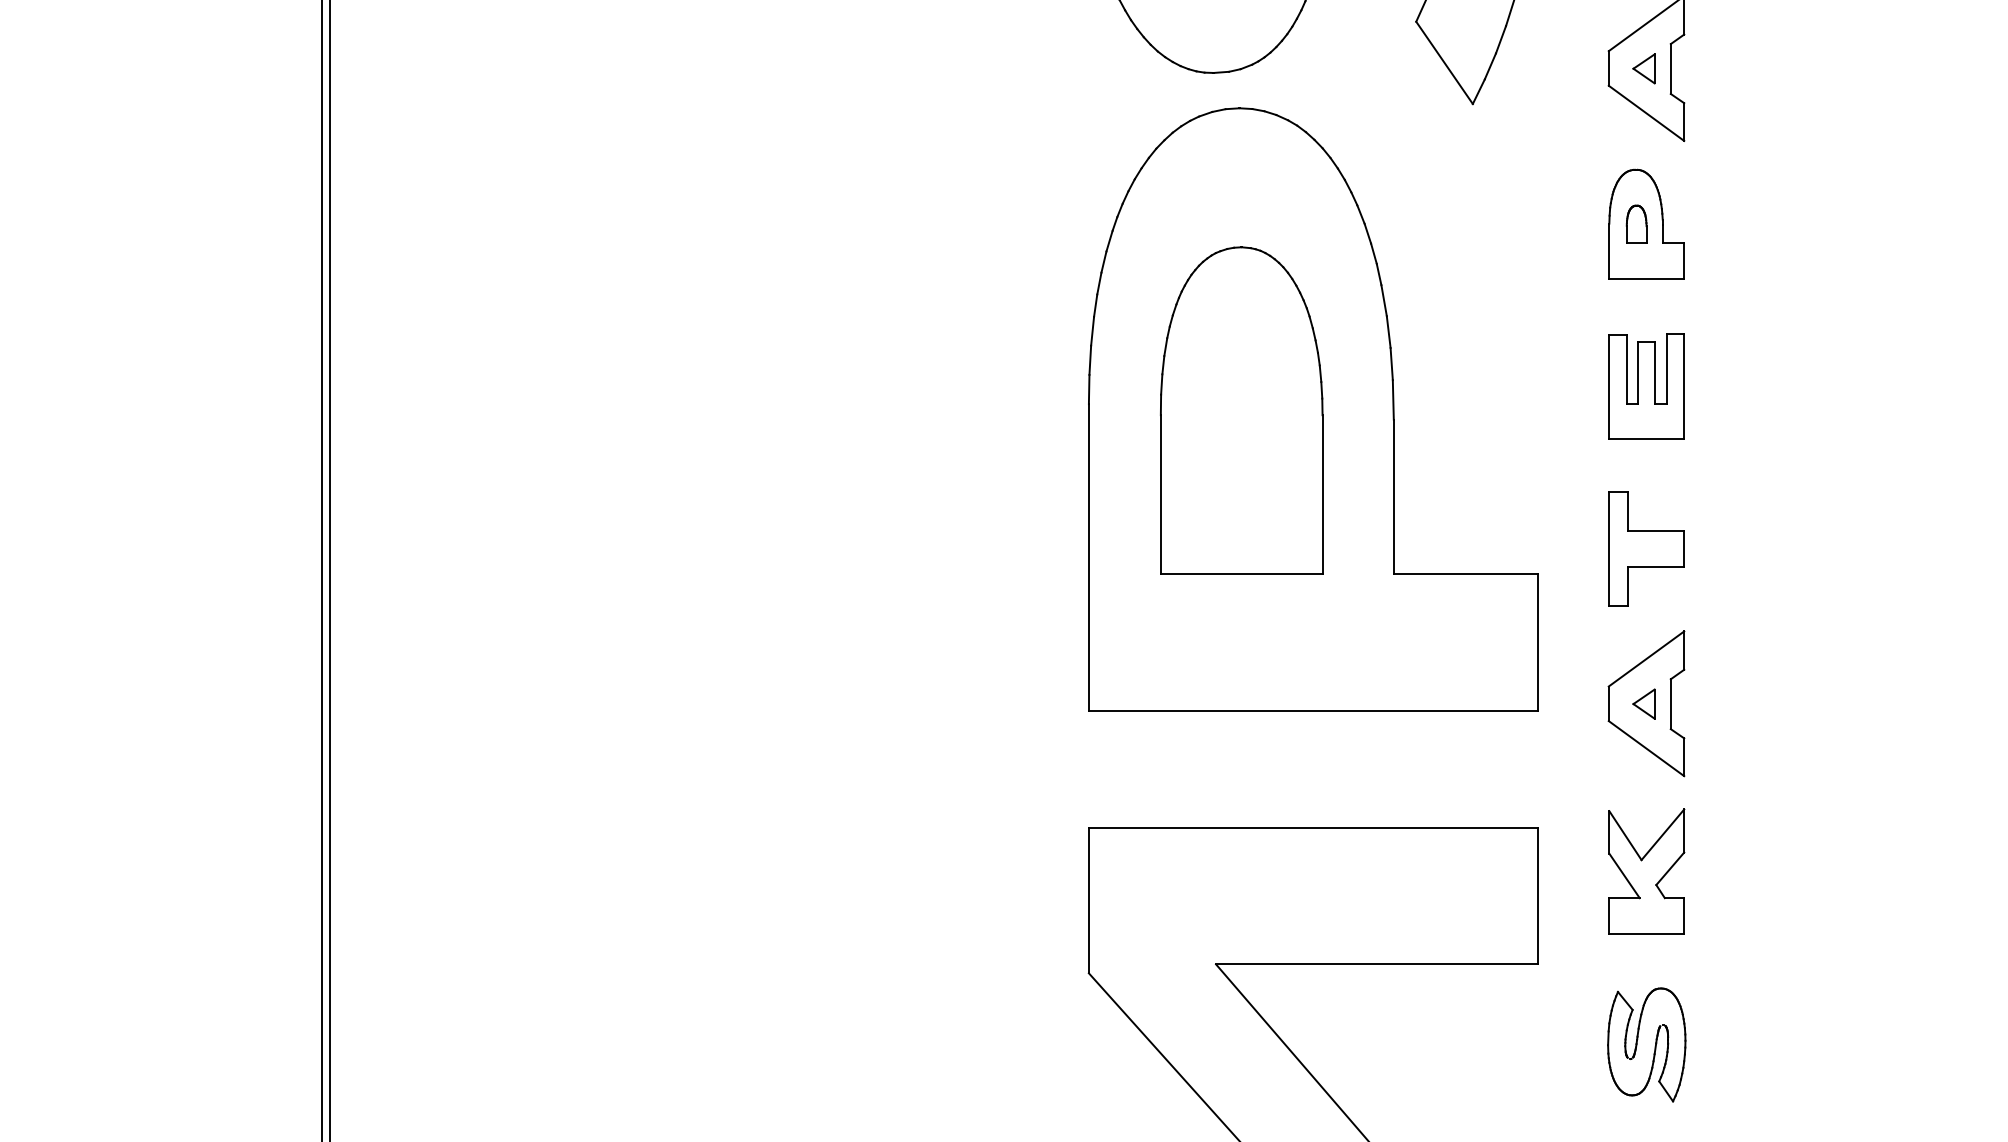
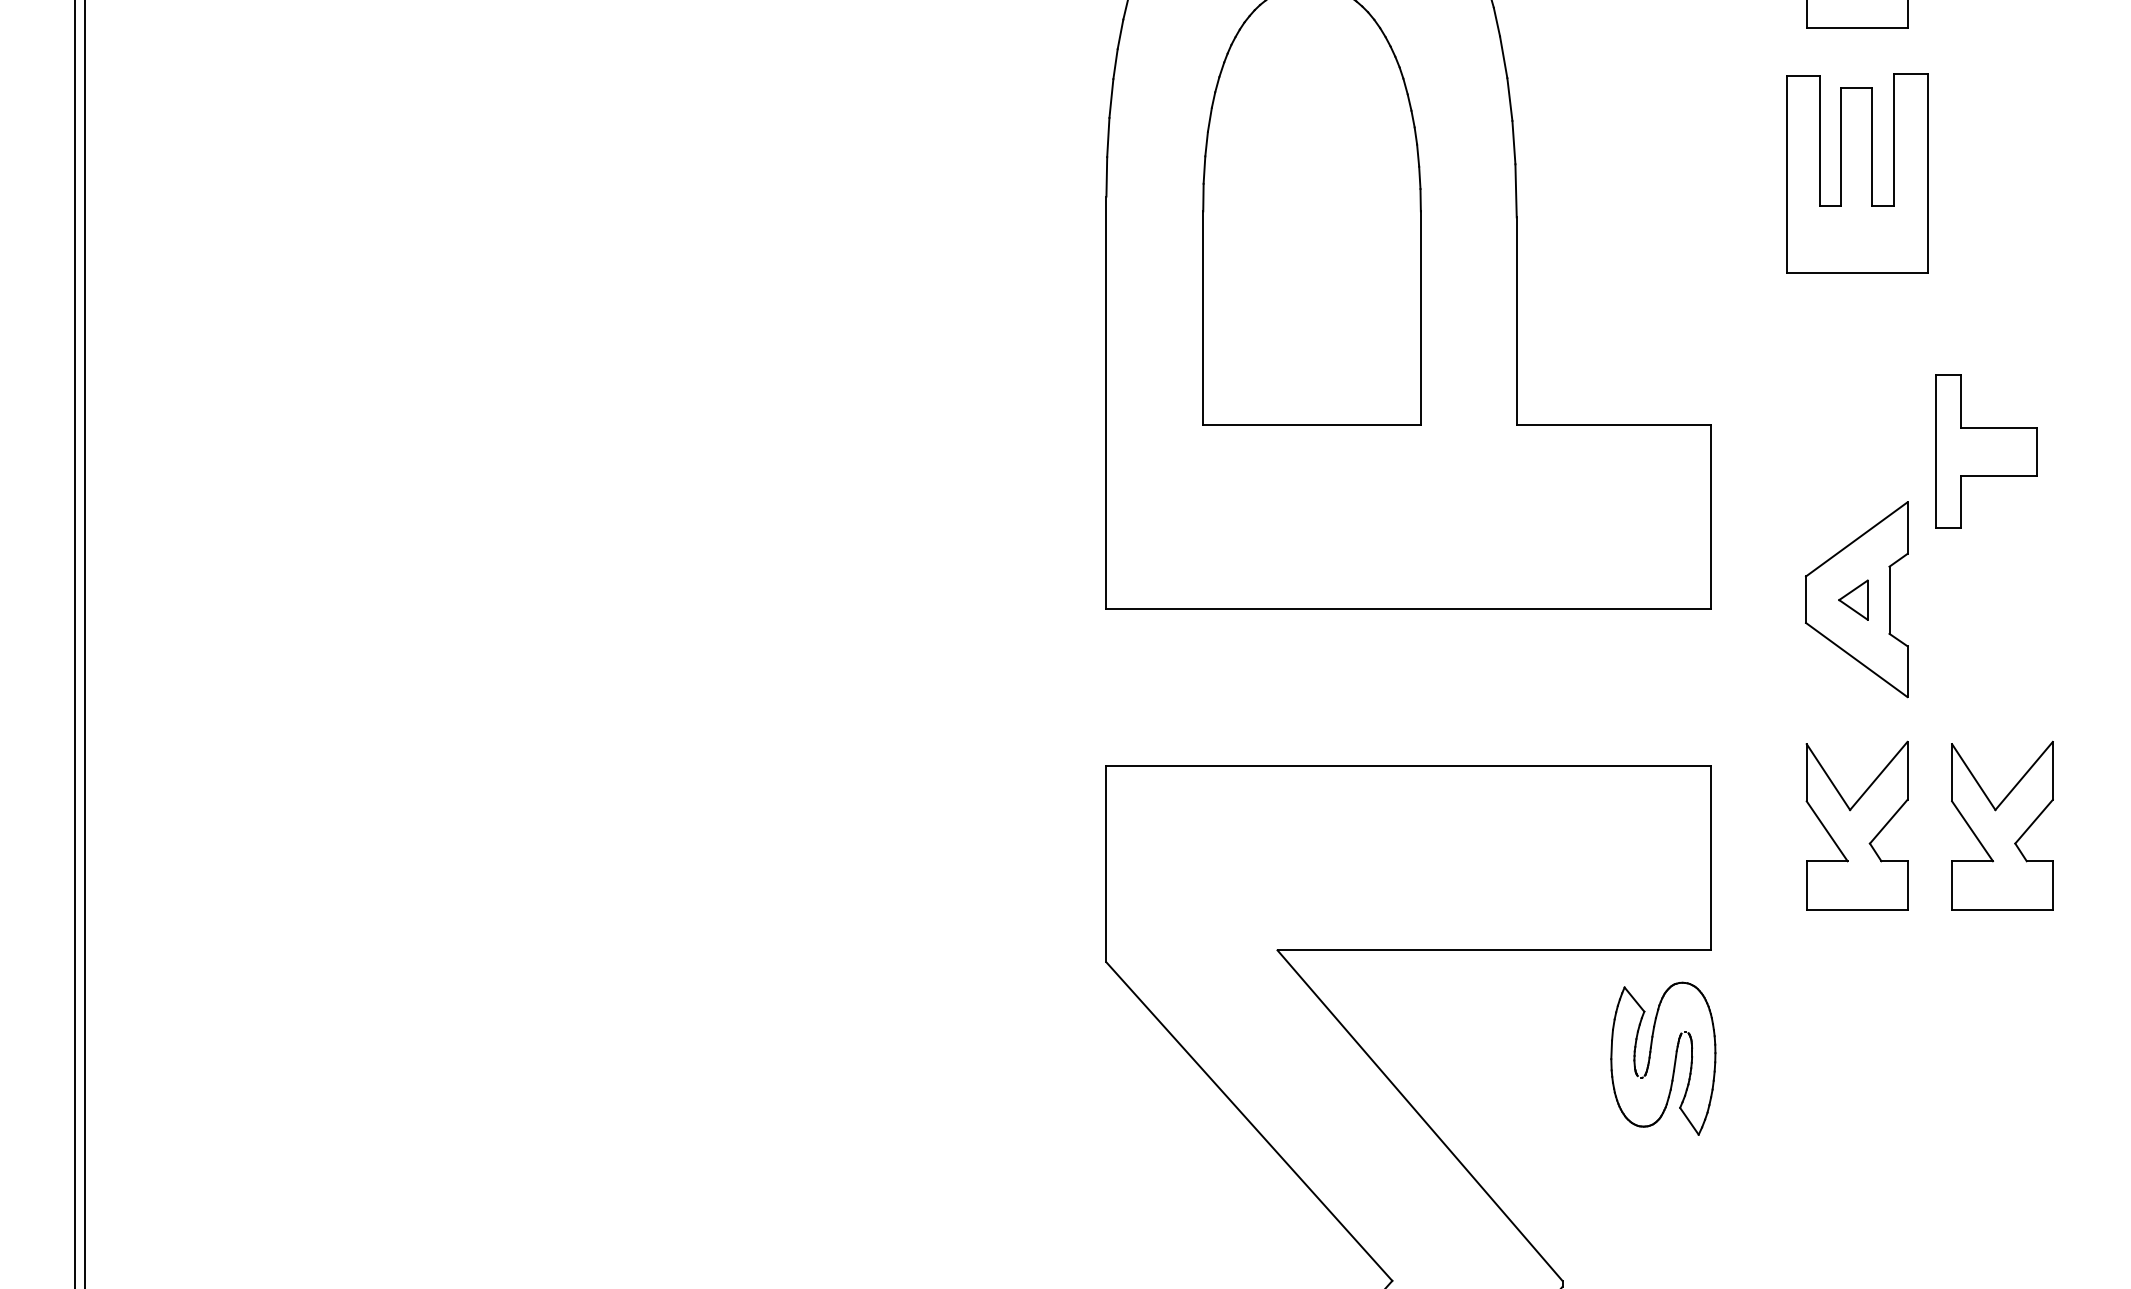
part: (1646, 386) -> (1856, 172), size x1.4
part: (1646, 548) -> (1985, 451), moved
part: (1754, 871) -> (2002, 825), added
part: (1646, 1044) -> (1662, 1058), moved

